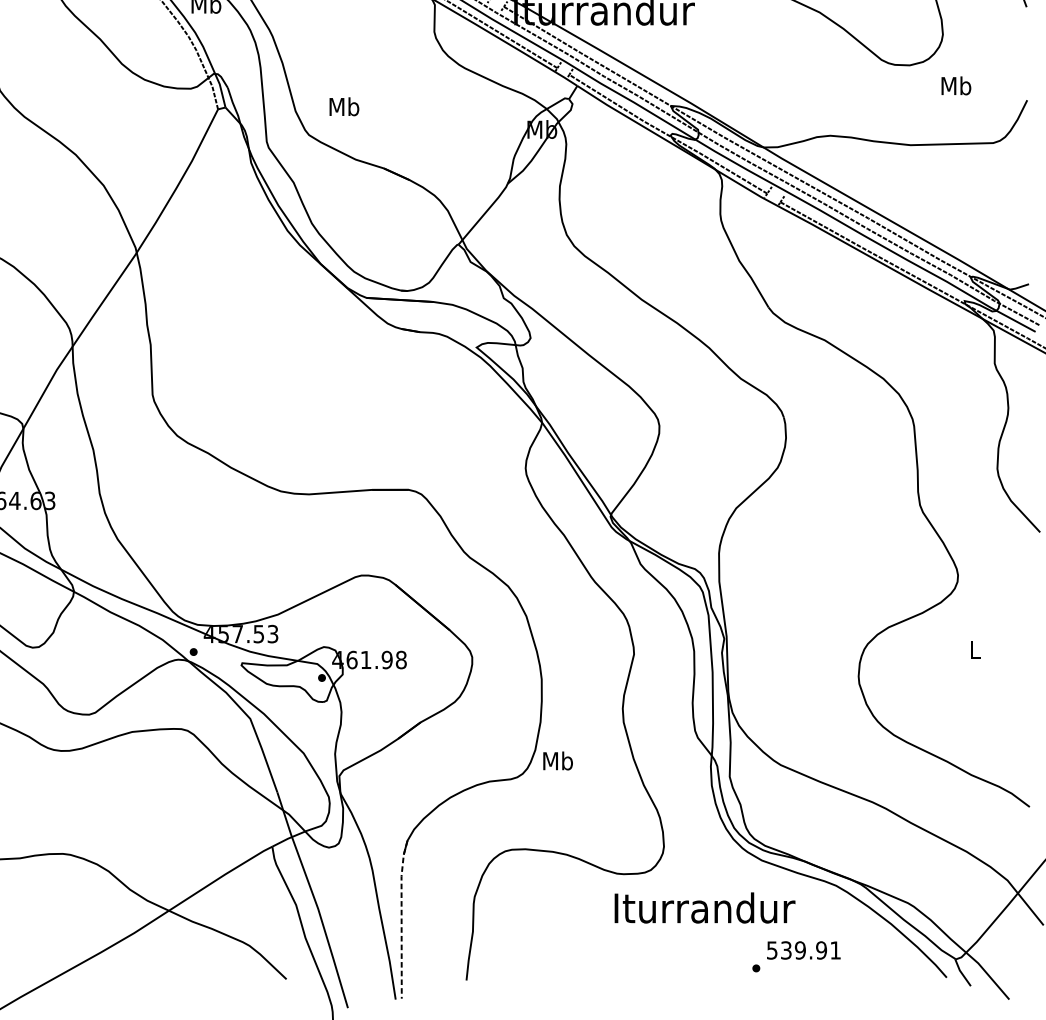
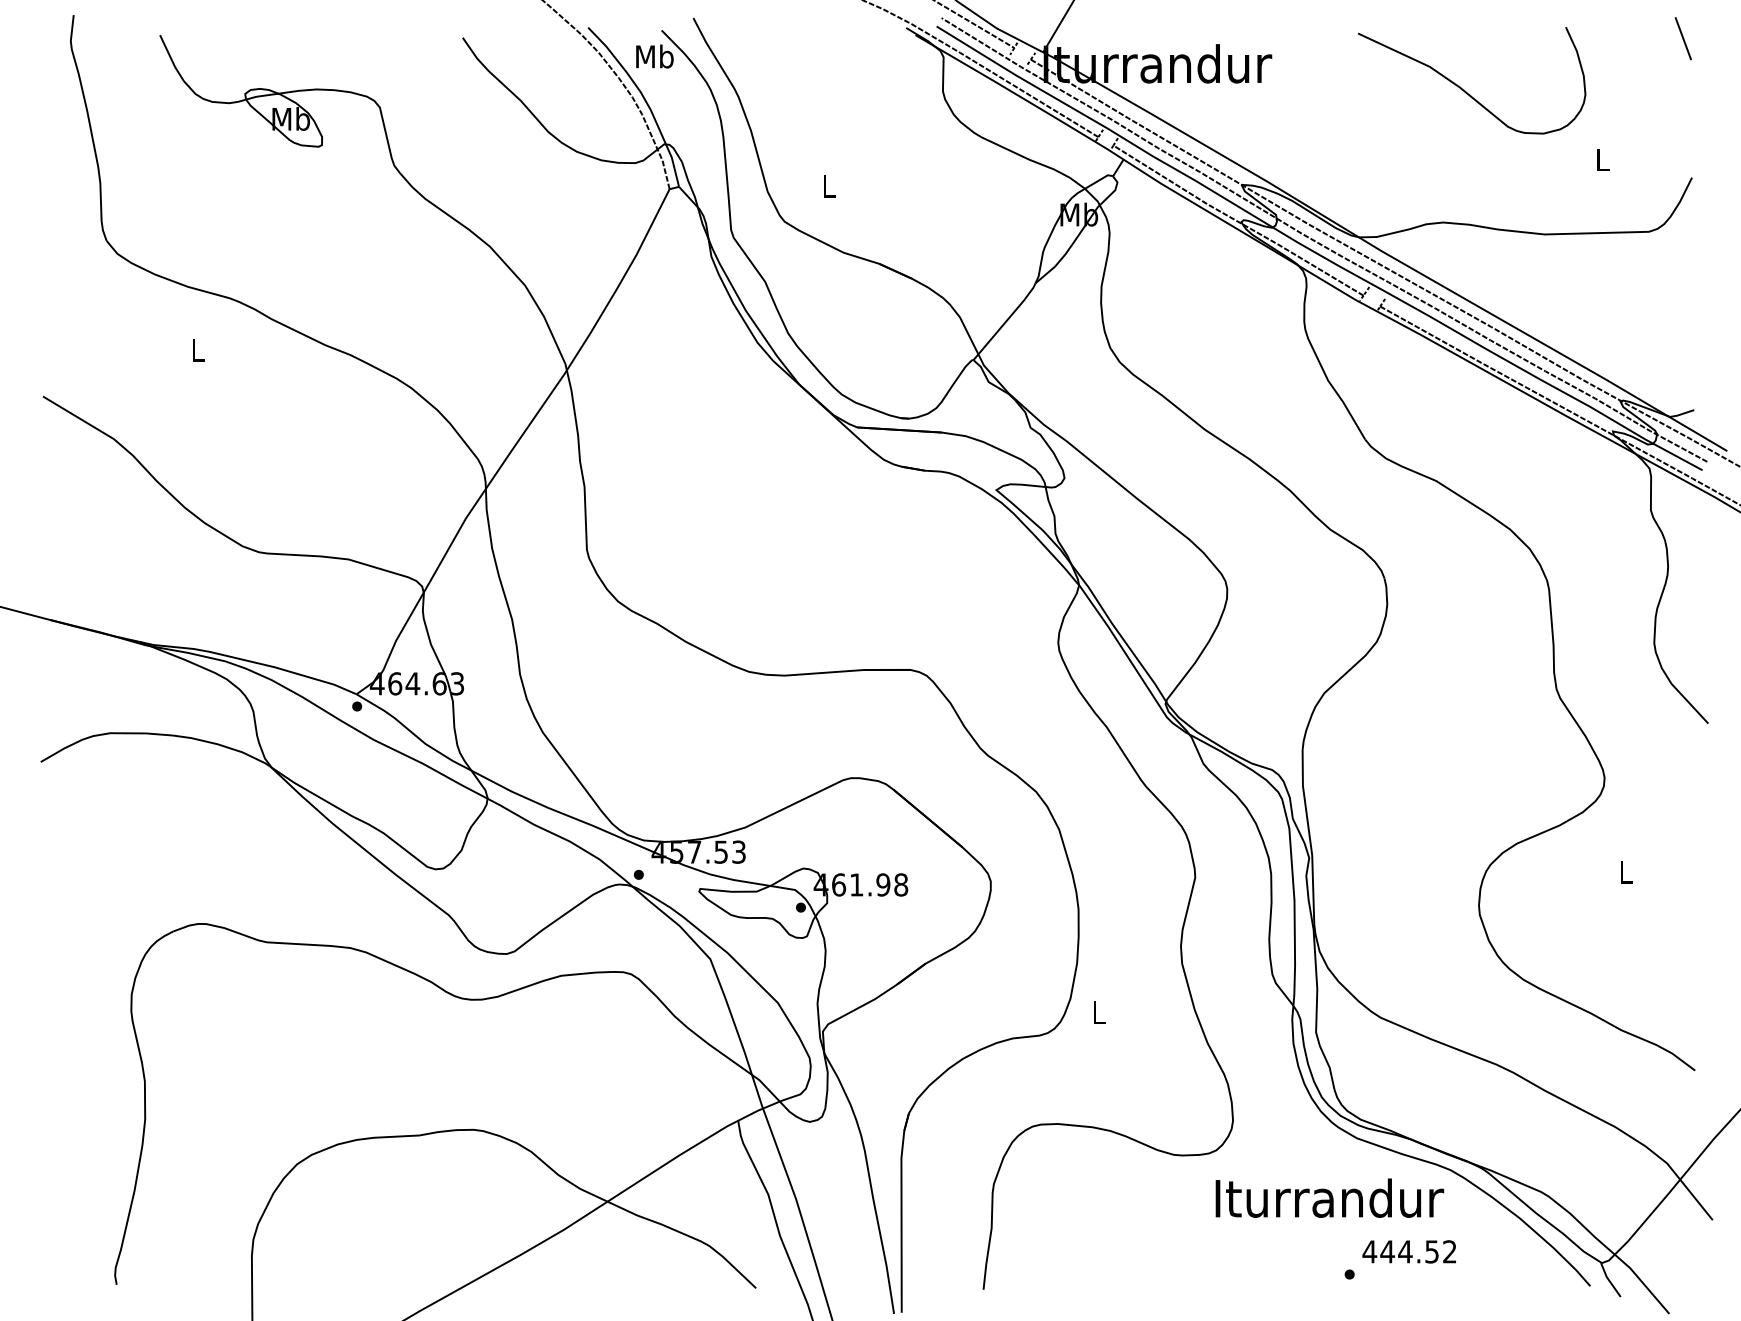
text: (956, 85) -> (1602, 159), Mb -> L
text: (344, 106) -> (829, 185), Mb -> L
text: (558, 761) -> (1099, 1012), Mb -> L
text: (704, 907) -> (1329, 1197), moved
line: (401, 918) -> (901, 1211), dashed -> solid
text: (803, 950) -> (1409, 1251), 539.91 -> 444.52

